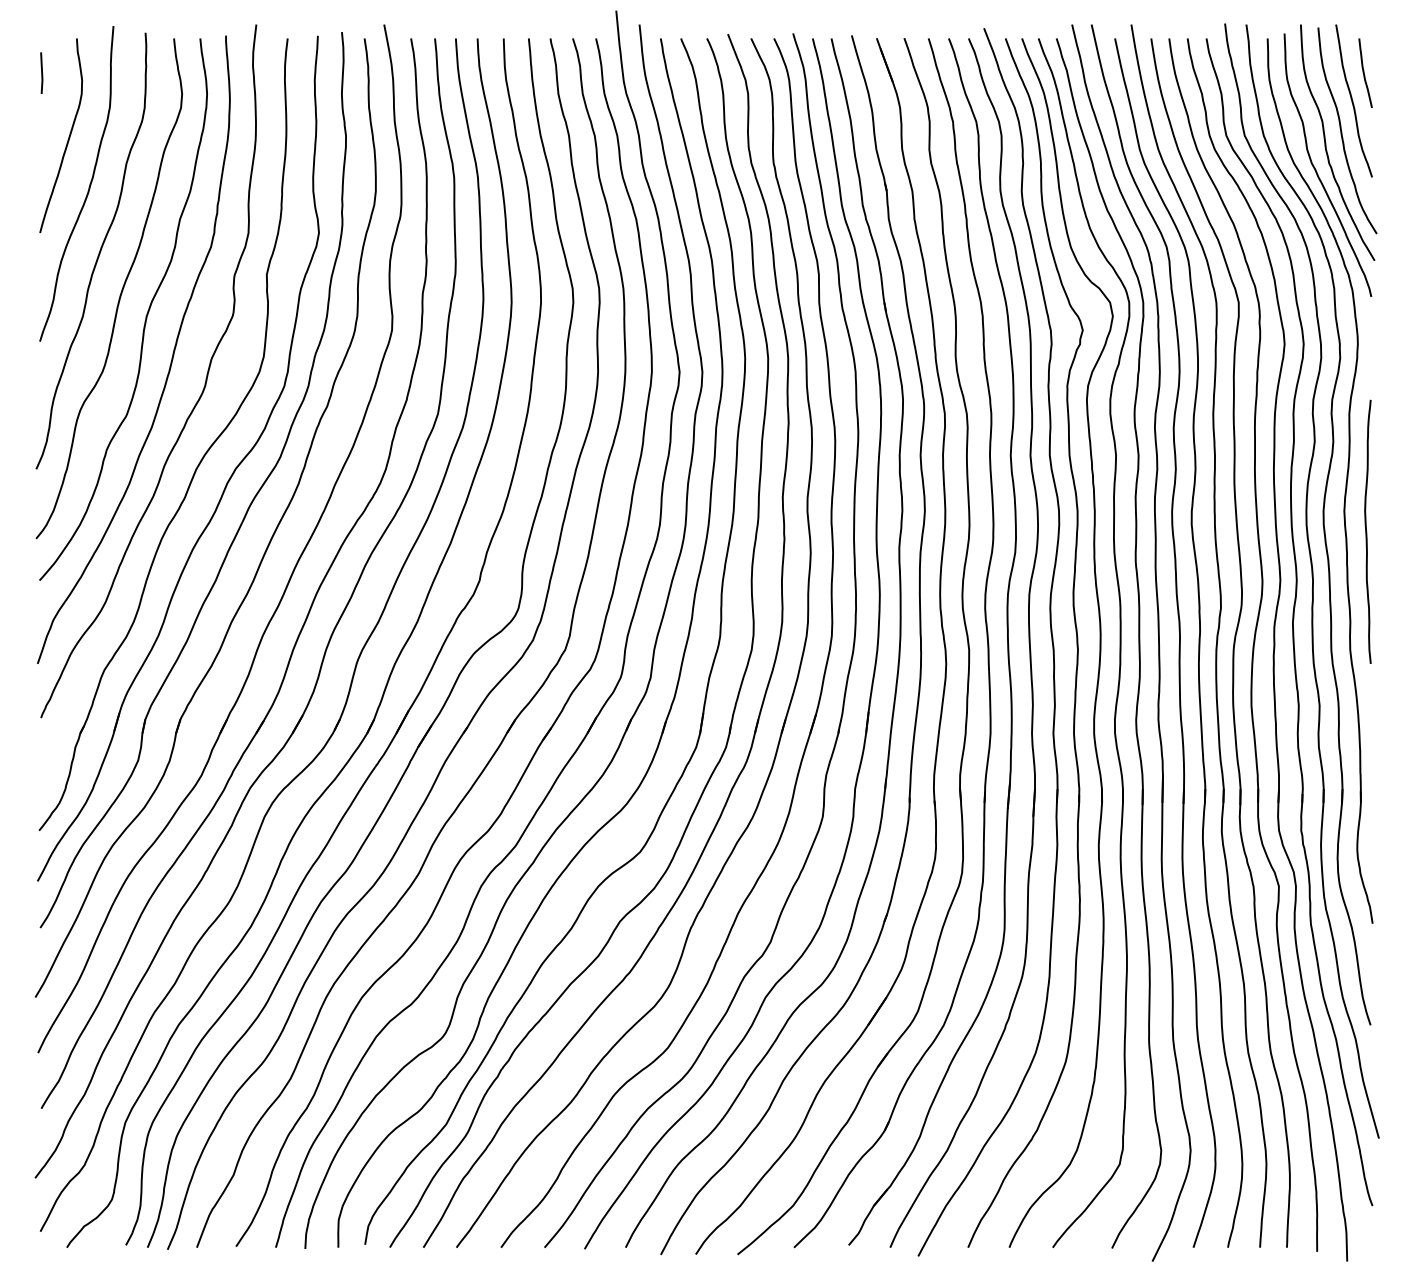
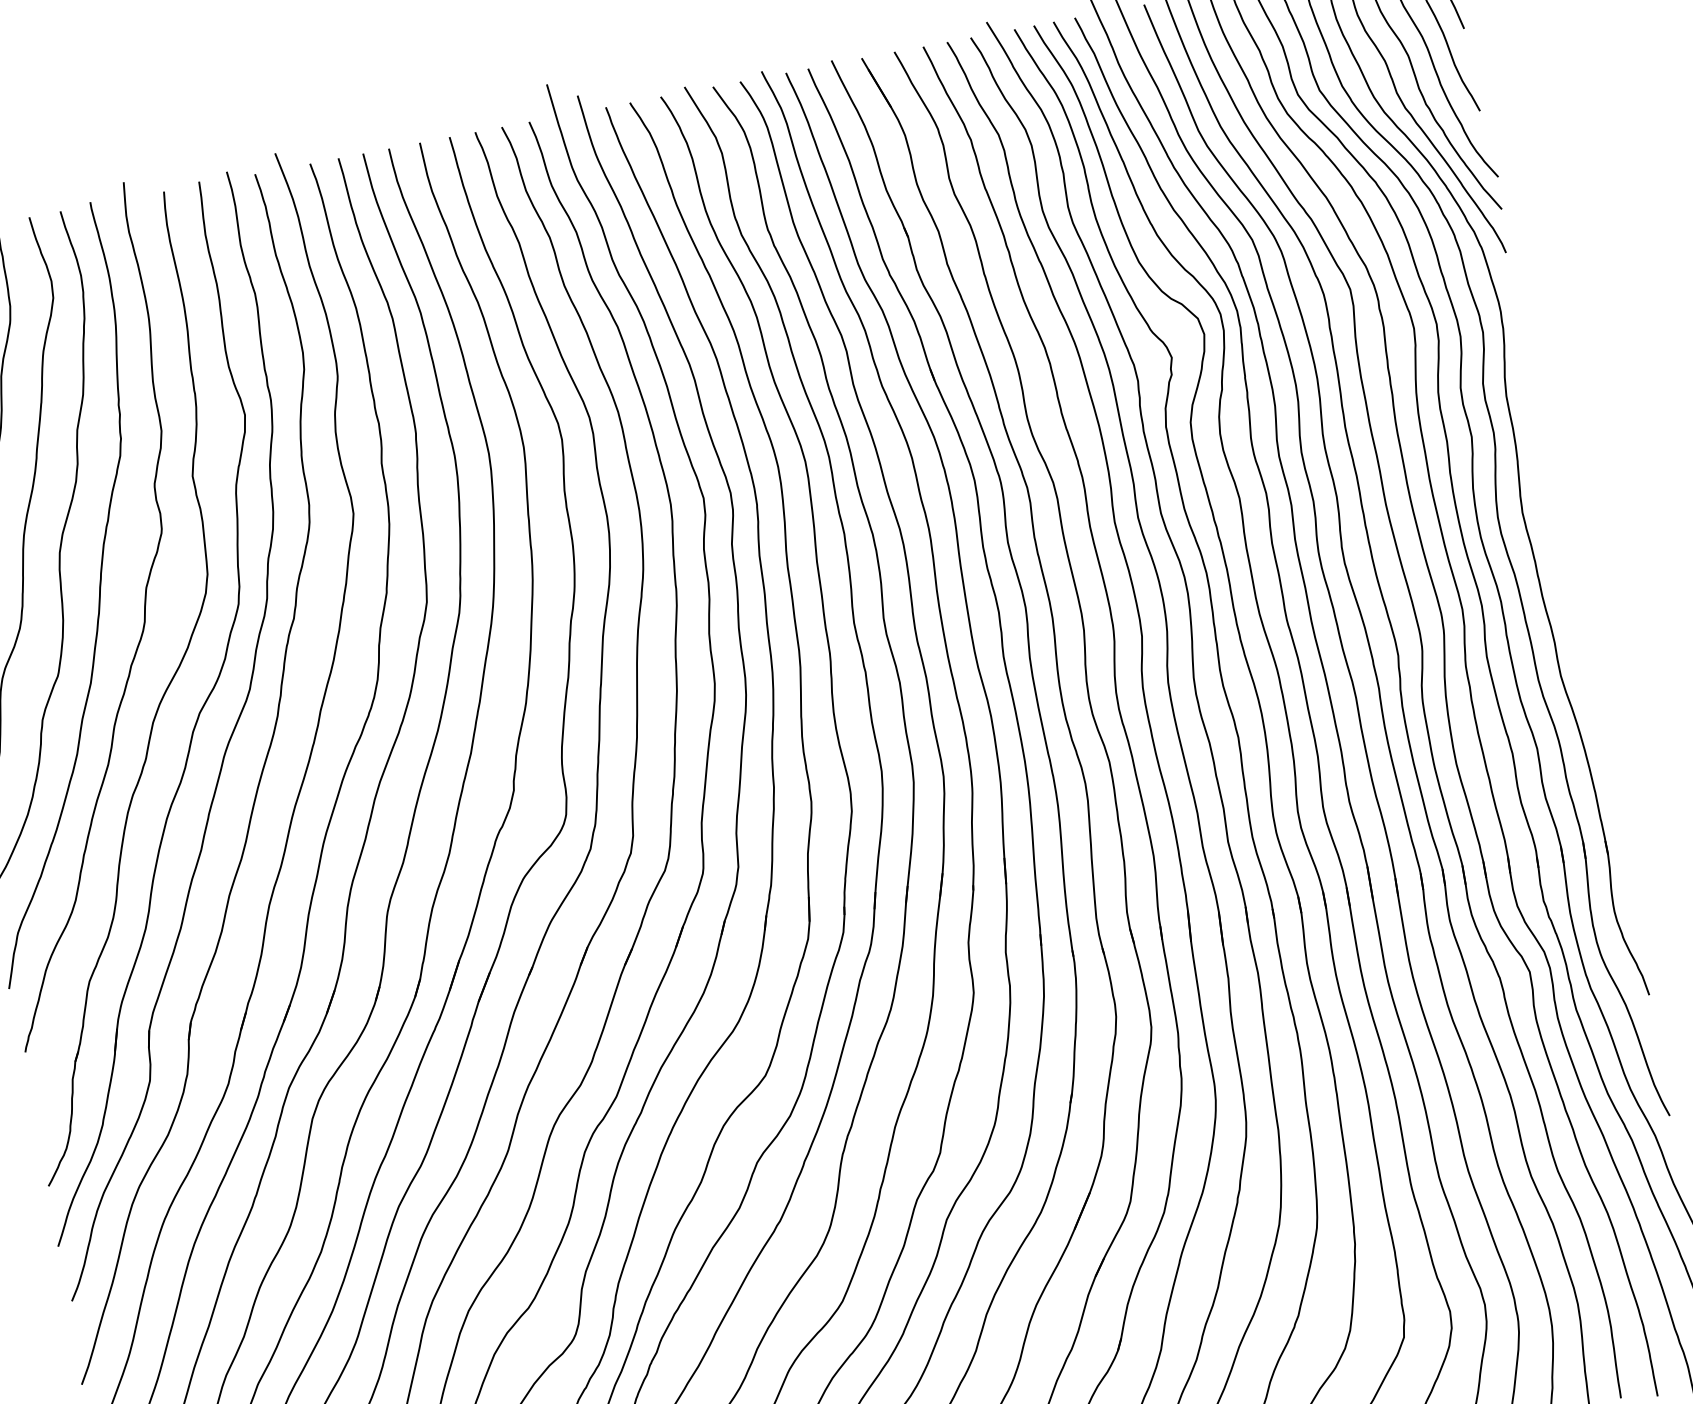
curve: (1367, 531) -> (1554, 531), removed

